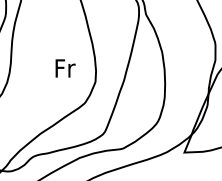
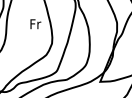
text: (64, 68) -> (35, 24), moved

